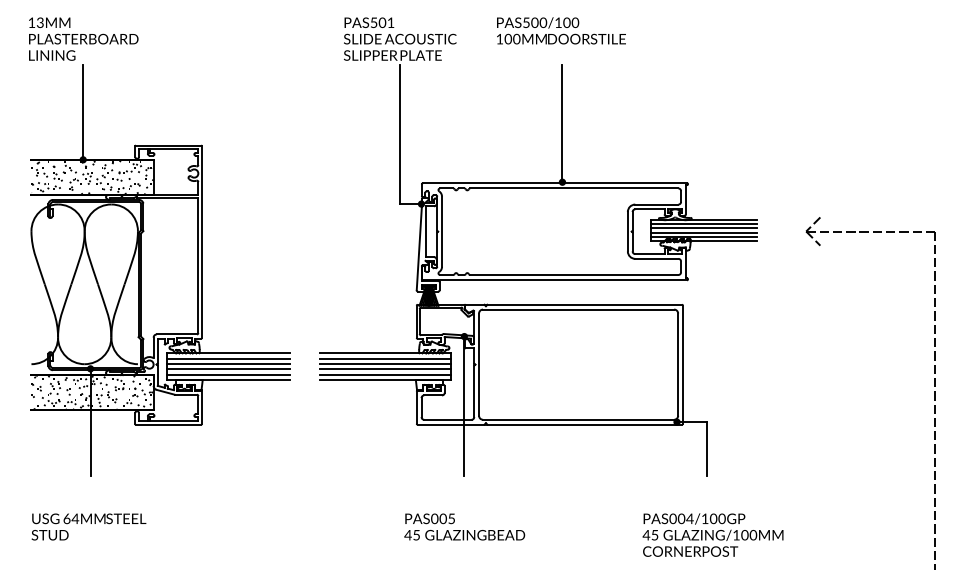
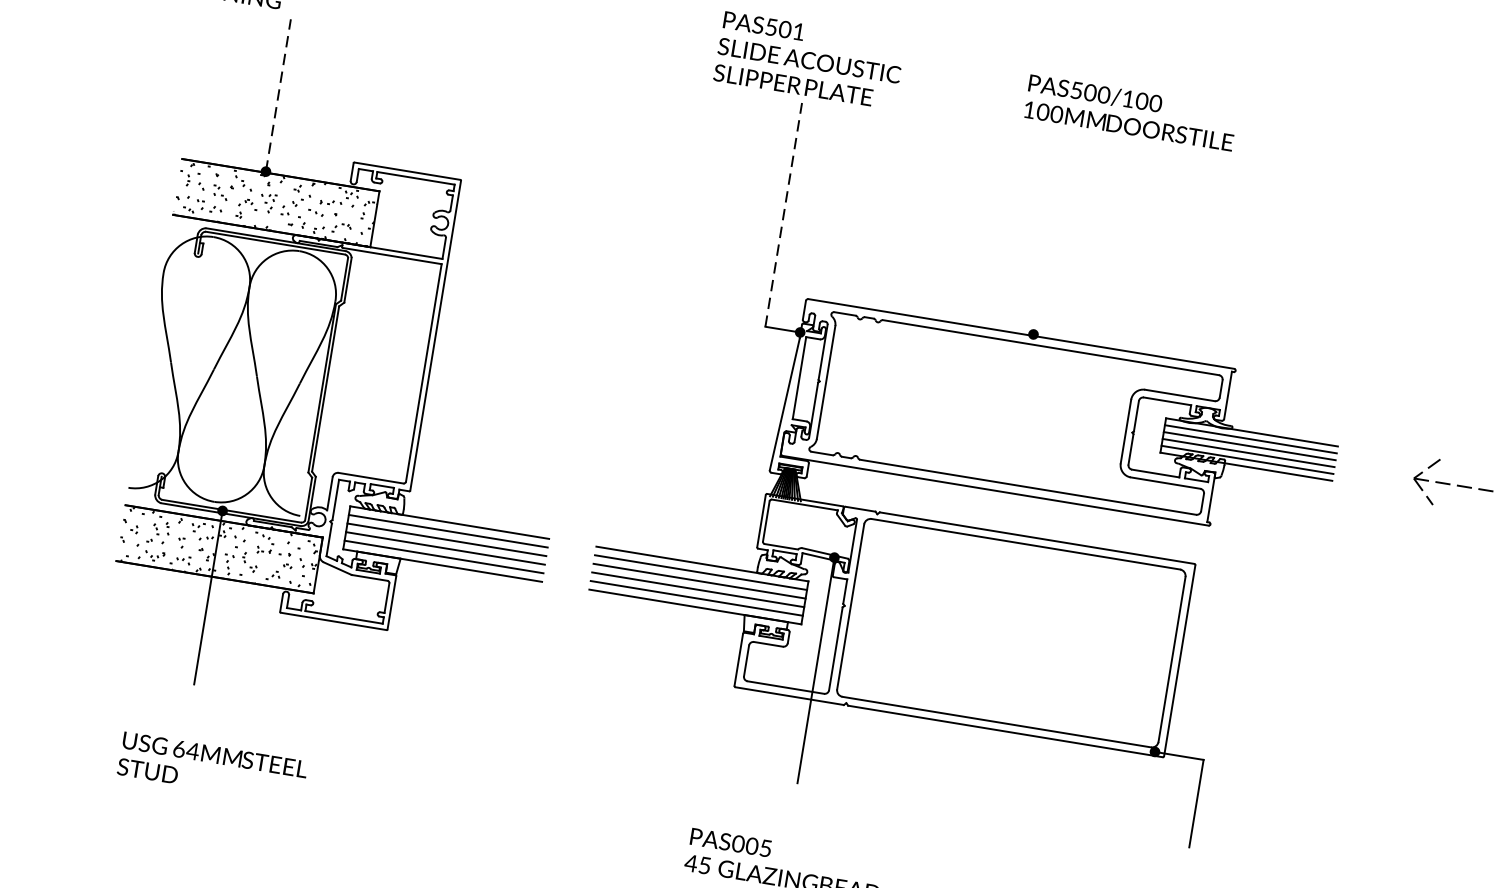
text: (561, 30) -> (1131, 112), moved
line: (83, 112) -> (278, 95), solid -> dashed
line: (562, 123) -> (1049, 239), removed
line: (399, 134) -> (783, 214), solid -> dashed
text: (88, 526) -> (212, 767), moved

